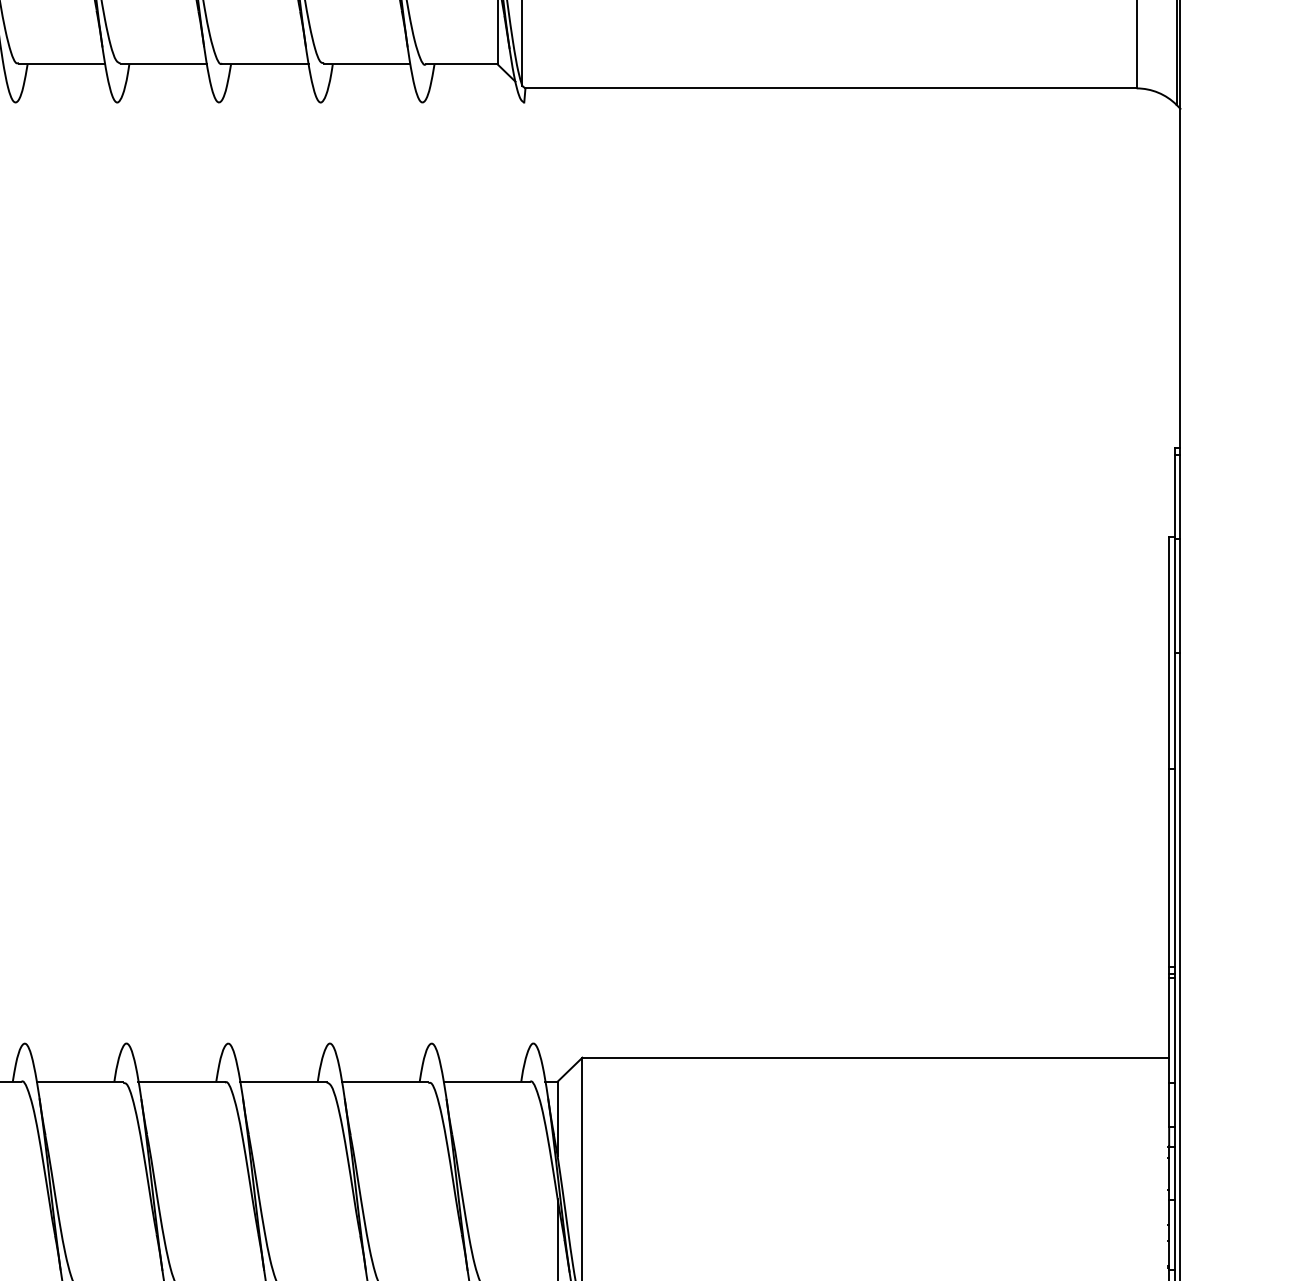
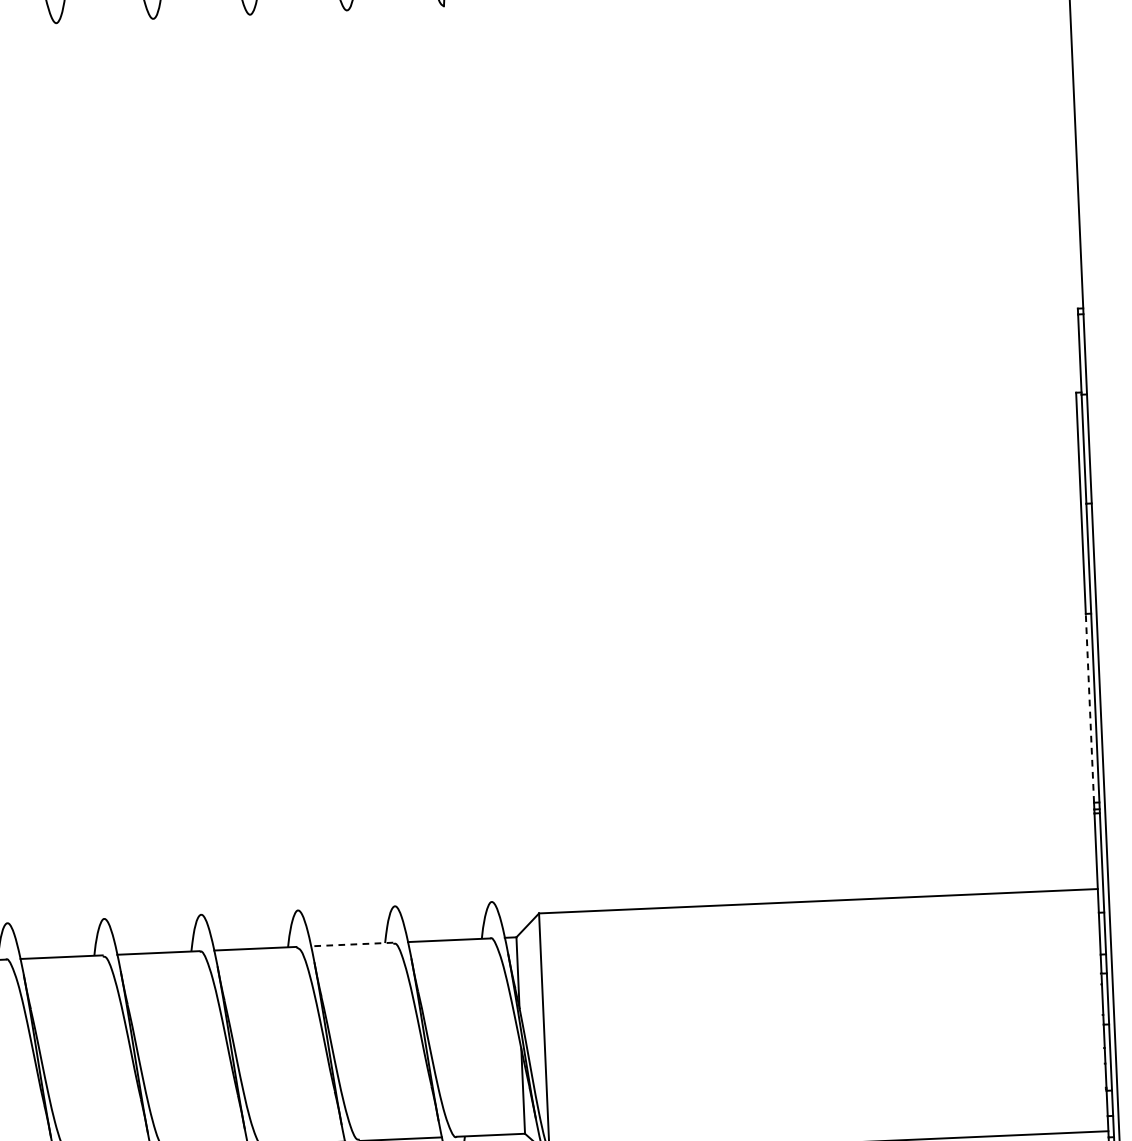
line: (1169, 867) -> (1090, 707), solid -> dashed
line: (384, 1081) -> (351, 944), solid -> dashed

